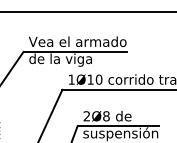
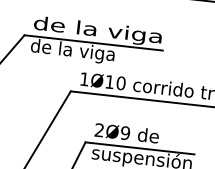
text: (77, 42) -> (97, 30), Vea el armado -> de la viga
text: (106, 116) -> (125, 133), 2Ø8 -> 2Ø9

